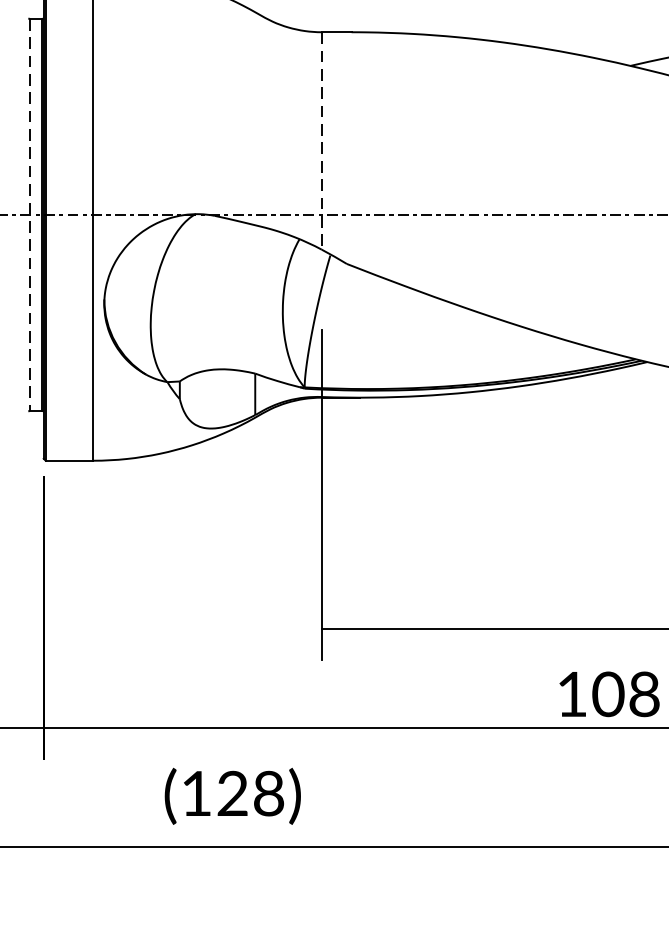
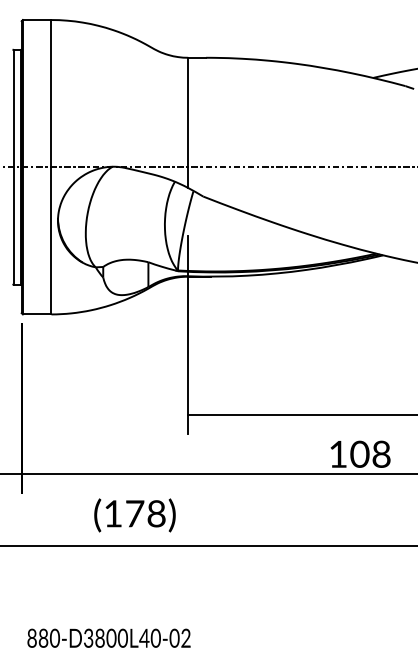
line: (322, 141) -> (188, 123), dashed -> solid
line: (29, 215) -> (13, 167), dashed -> solid
text: (233, 793) -> (135, 513), (128) -> (178)

